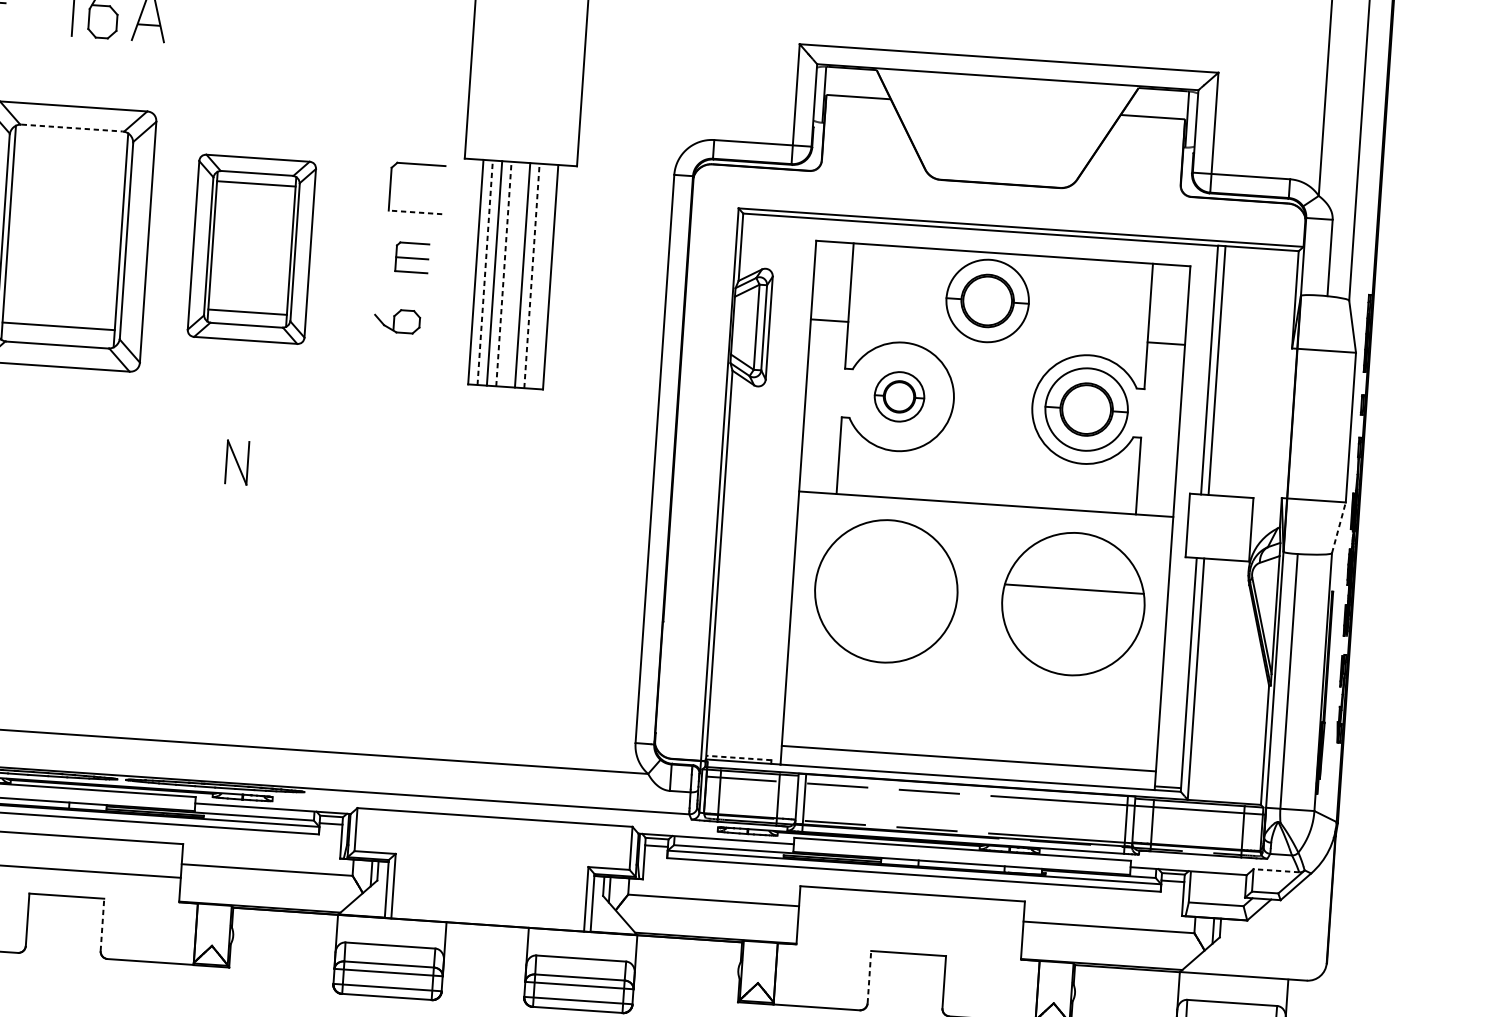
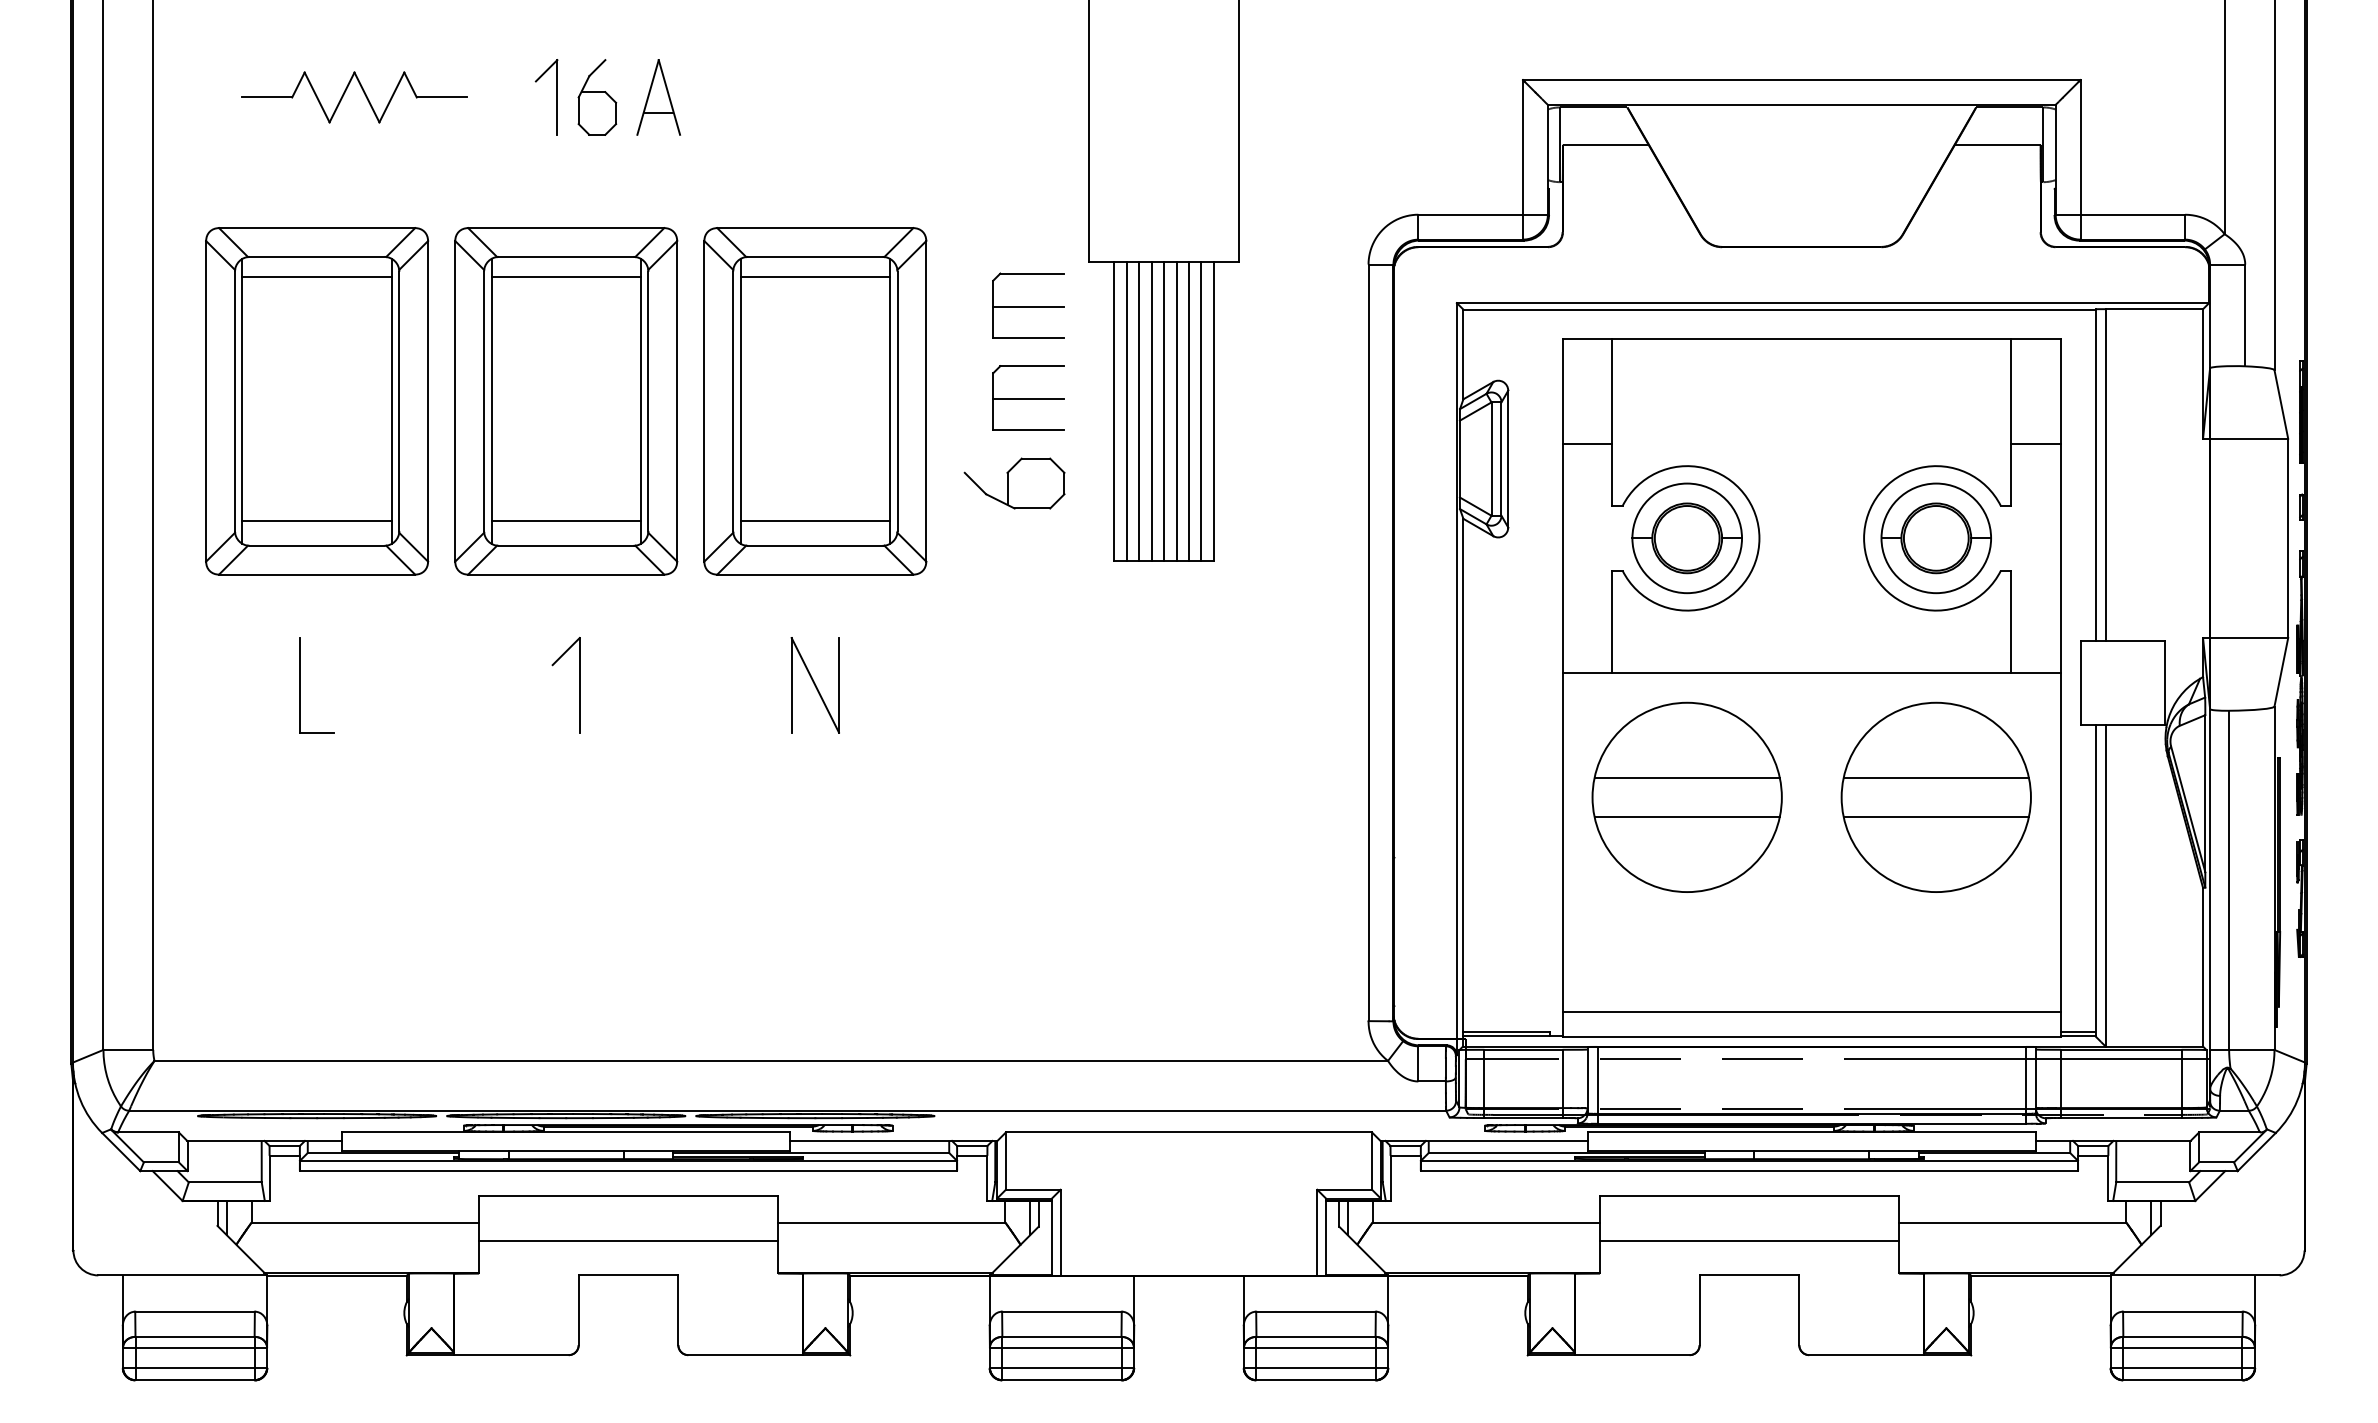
line: (72, 127) -> (566, 256), dashed -> solid
line: (70, 142) -> (565, 276), added
line: (416, 188) -> (1028, 306), added
line: (415, 212) -> (1028, 337), dashed -> solid
part: (251, 249) -> (815, 401), size x1.43
part: (412, 257) -> (1028, 397), size x1.67
line: (485, 272) -> (1126, 410), dashed -> solid
line: (503, 273) -> (1151, 410), dashed -> solid
line: (513, 274) -> (1164, 410), added
line: (532, 275) -> (1189, 410), dashed -> solid
line: (541, 275) -> (1201, 410), added
part: (987, 301) -> (1794, 403), removed
part: (397, 321) -> (1014, 483), size x1.67
part: (899, 396) -> (1686, 538), size x1.67
part: (60, 450) -> (579, 685), added
part: (236, 462) -> (814, 685), size x1.67
line: (1339, 527) -> (2281, 672), dashed -> solid
line: (886, 576) -> (1686, 777), added
line: (884, 606) -> (1686, 817), added
line: (1071, 619) -> (1935, 817), added
line: (738, 757) -> (1506, 1031), dashed -> solid
line: (1275, 870) -> (2228, 1132), dashed -> solid
line: (102, 925) -> (678, 1310), dashed -> solid
line: (910, 927) -> (1749, 1240), added
line: (869, 977) -> (1699, 1310), dashed -> solid

